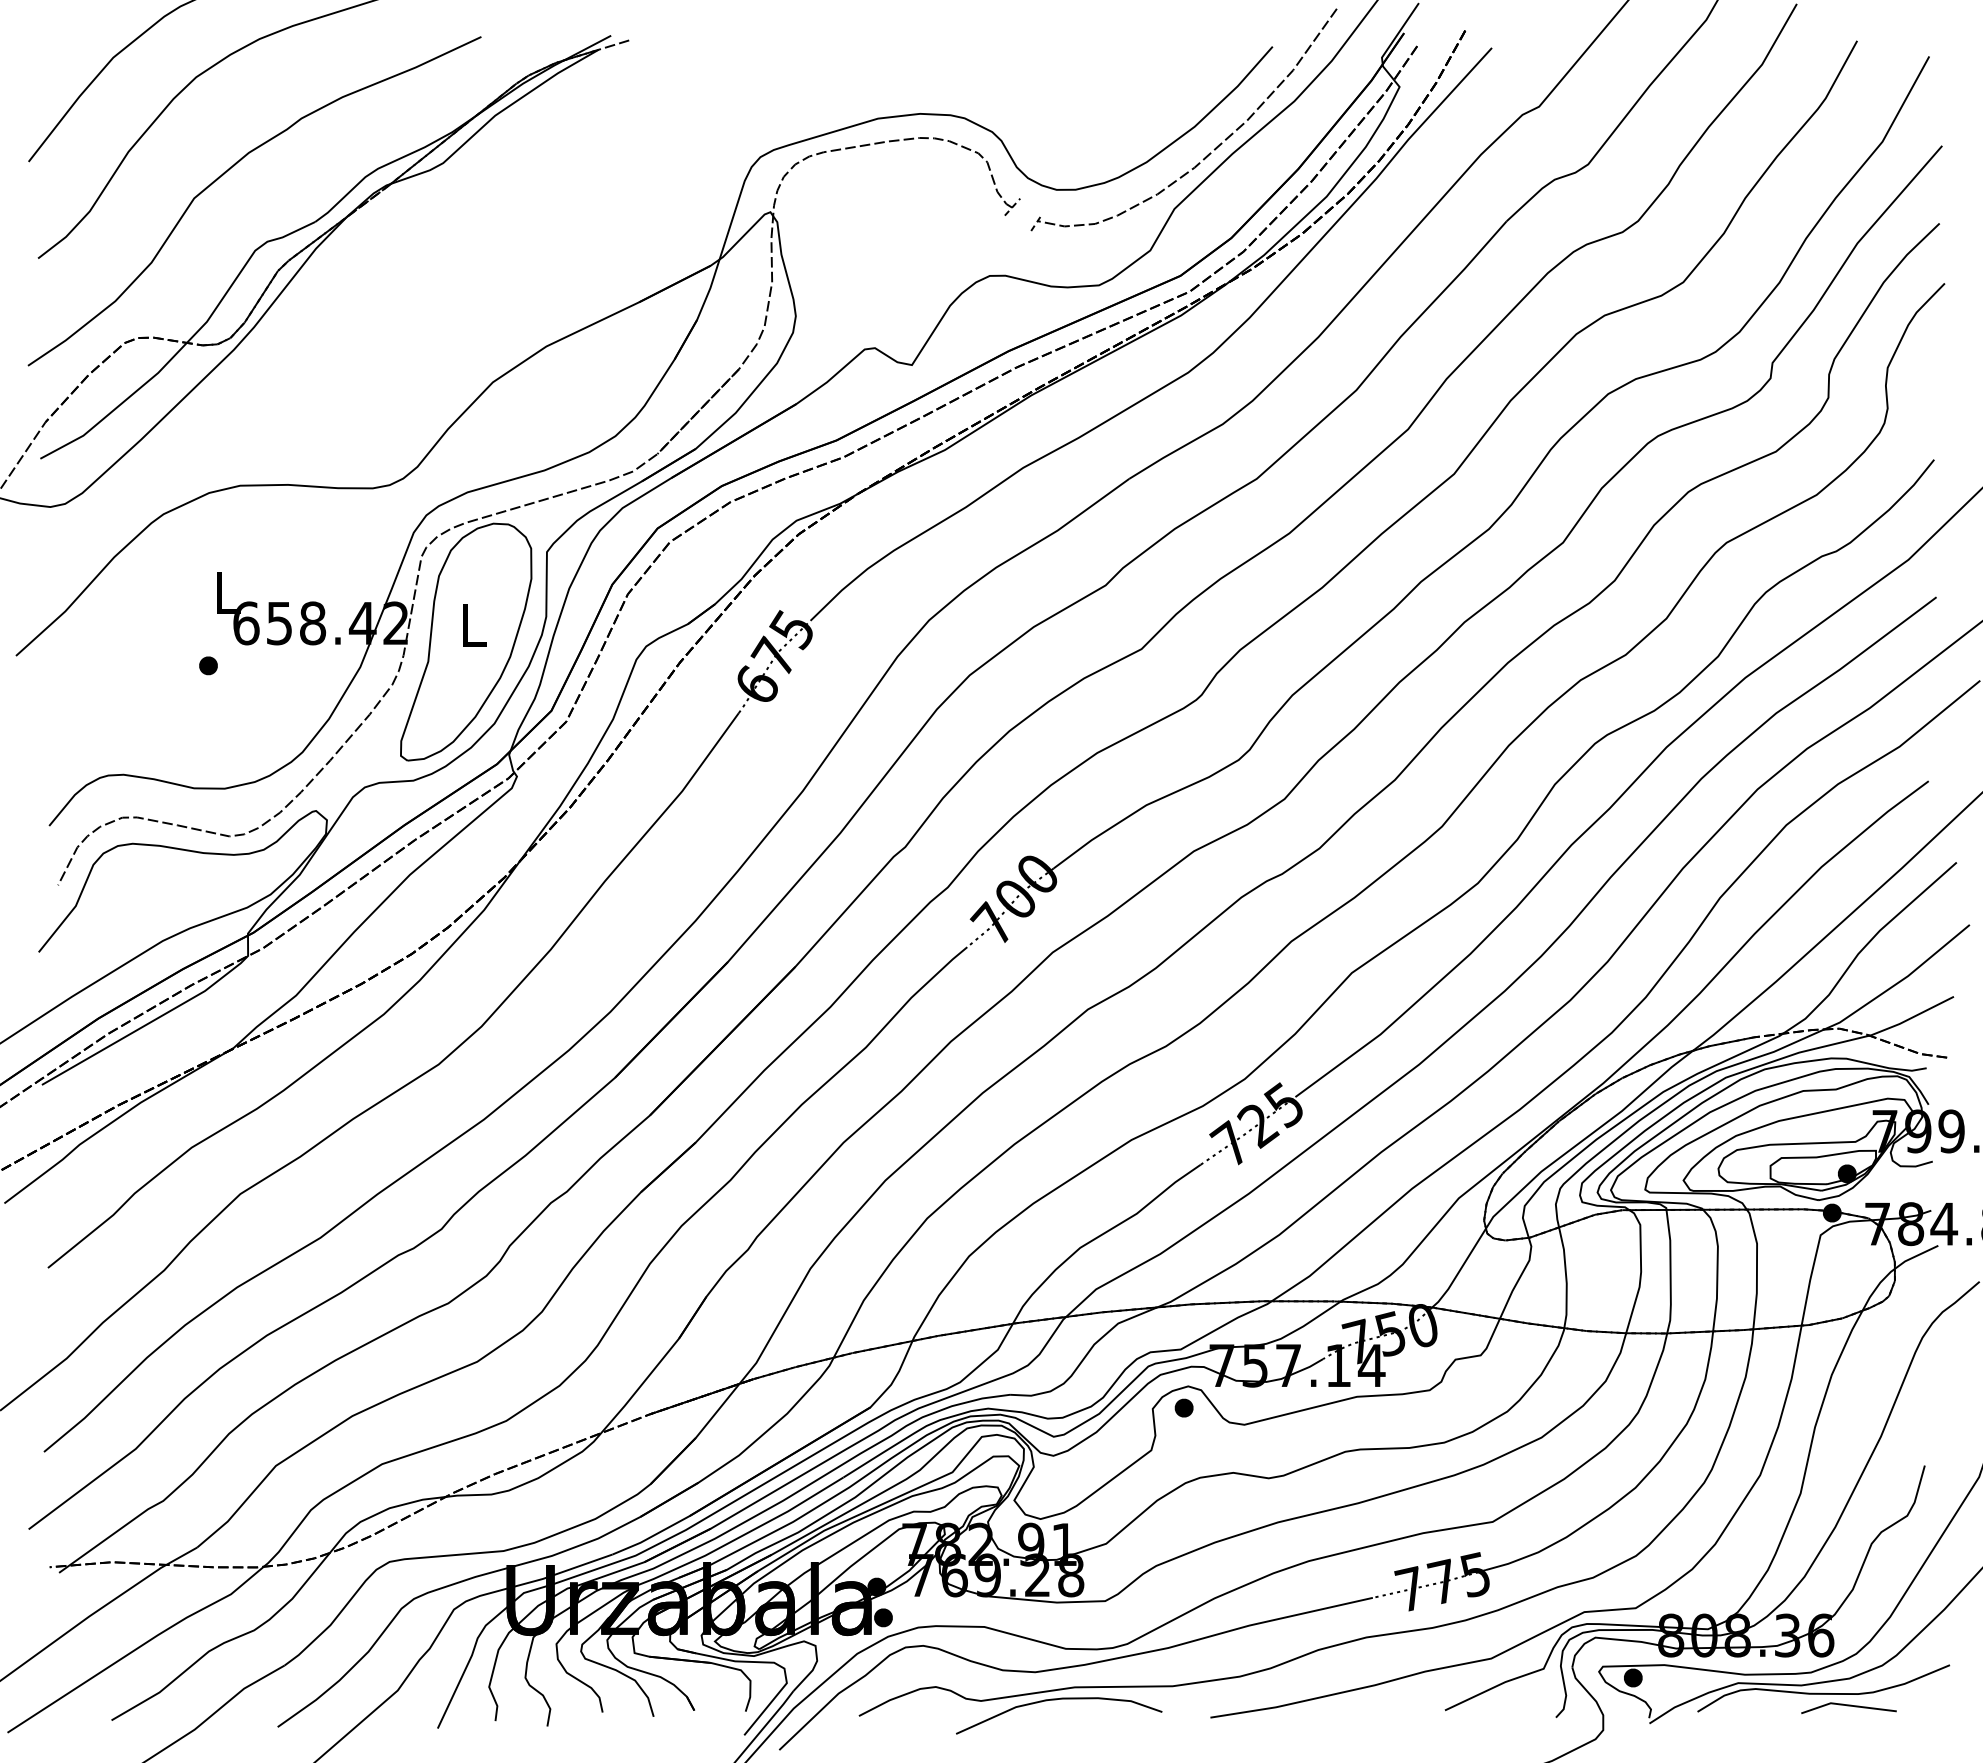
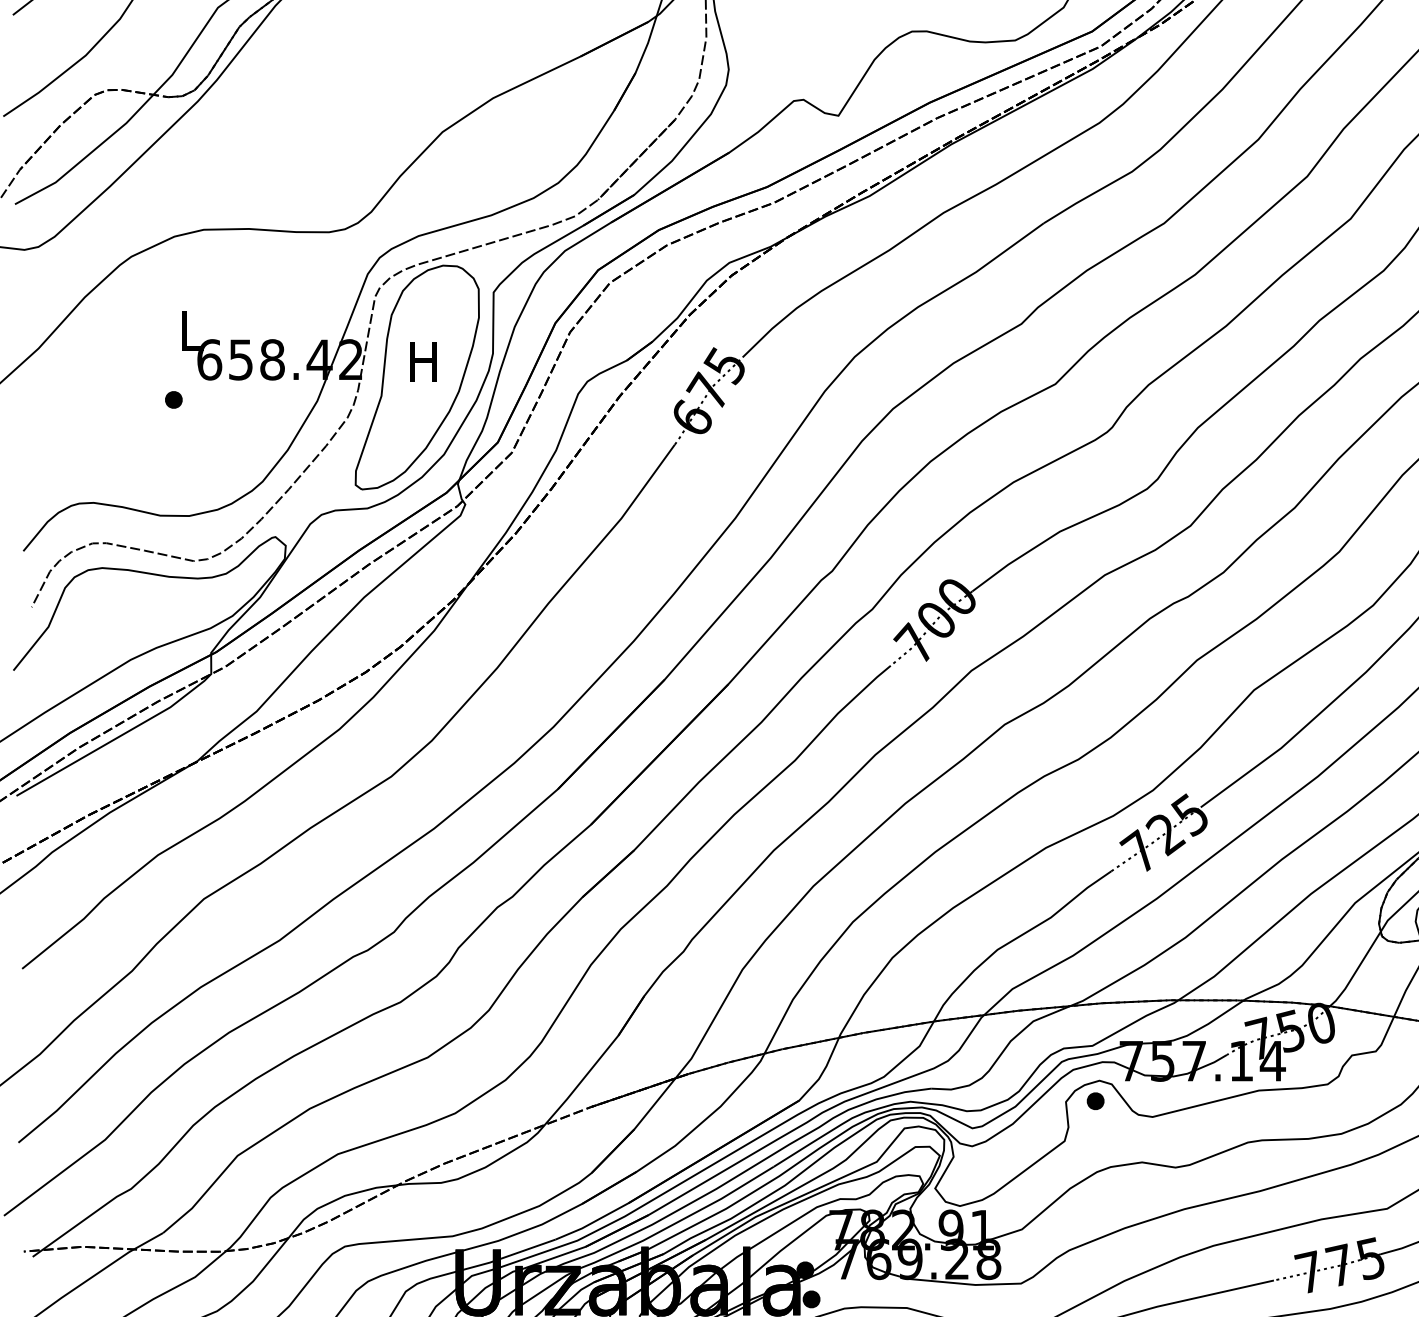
text: (472, 625) -> (423, 361), L -> H

